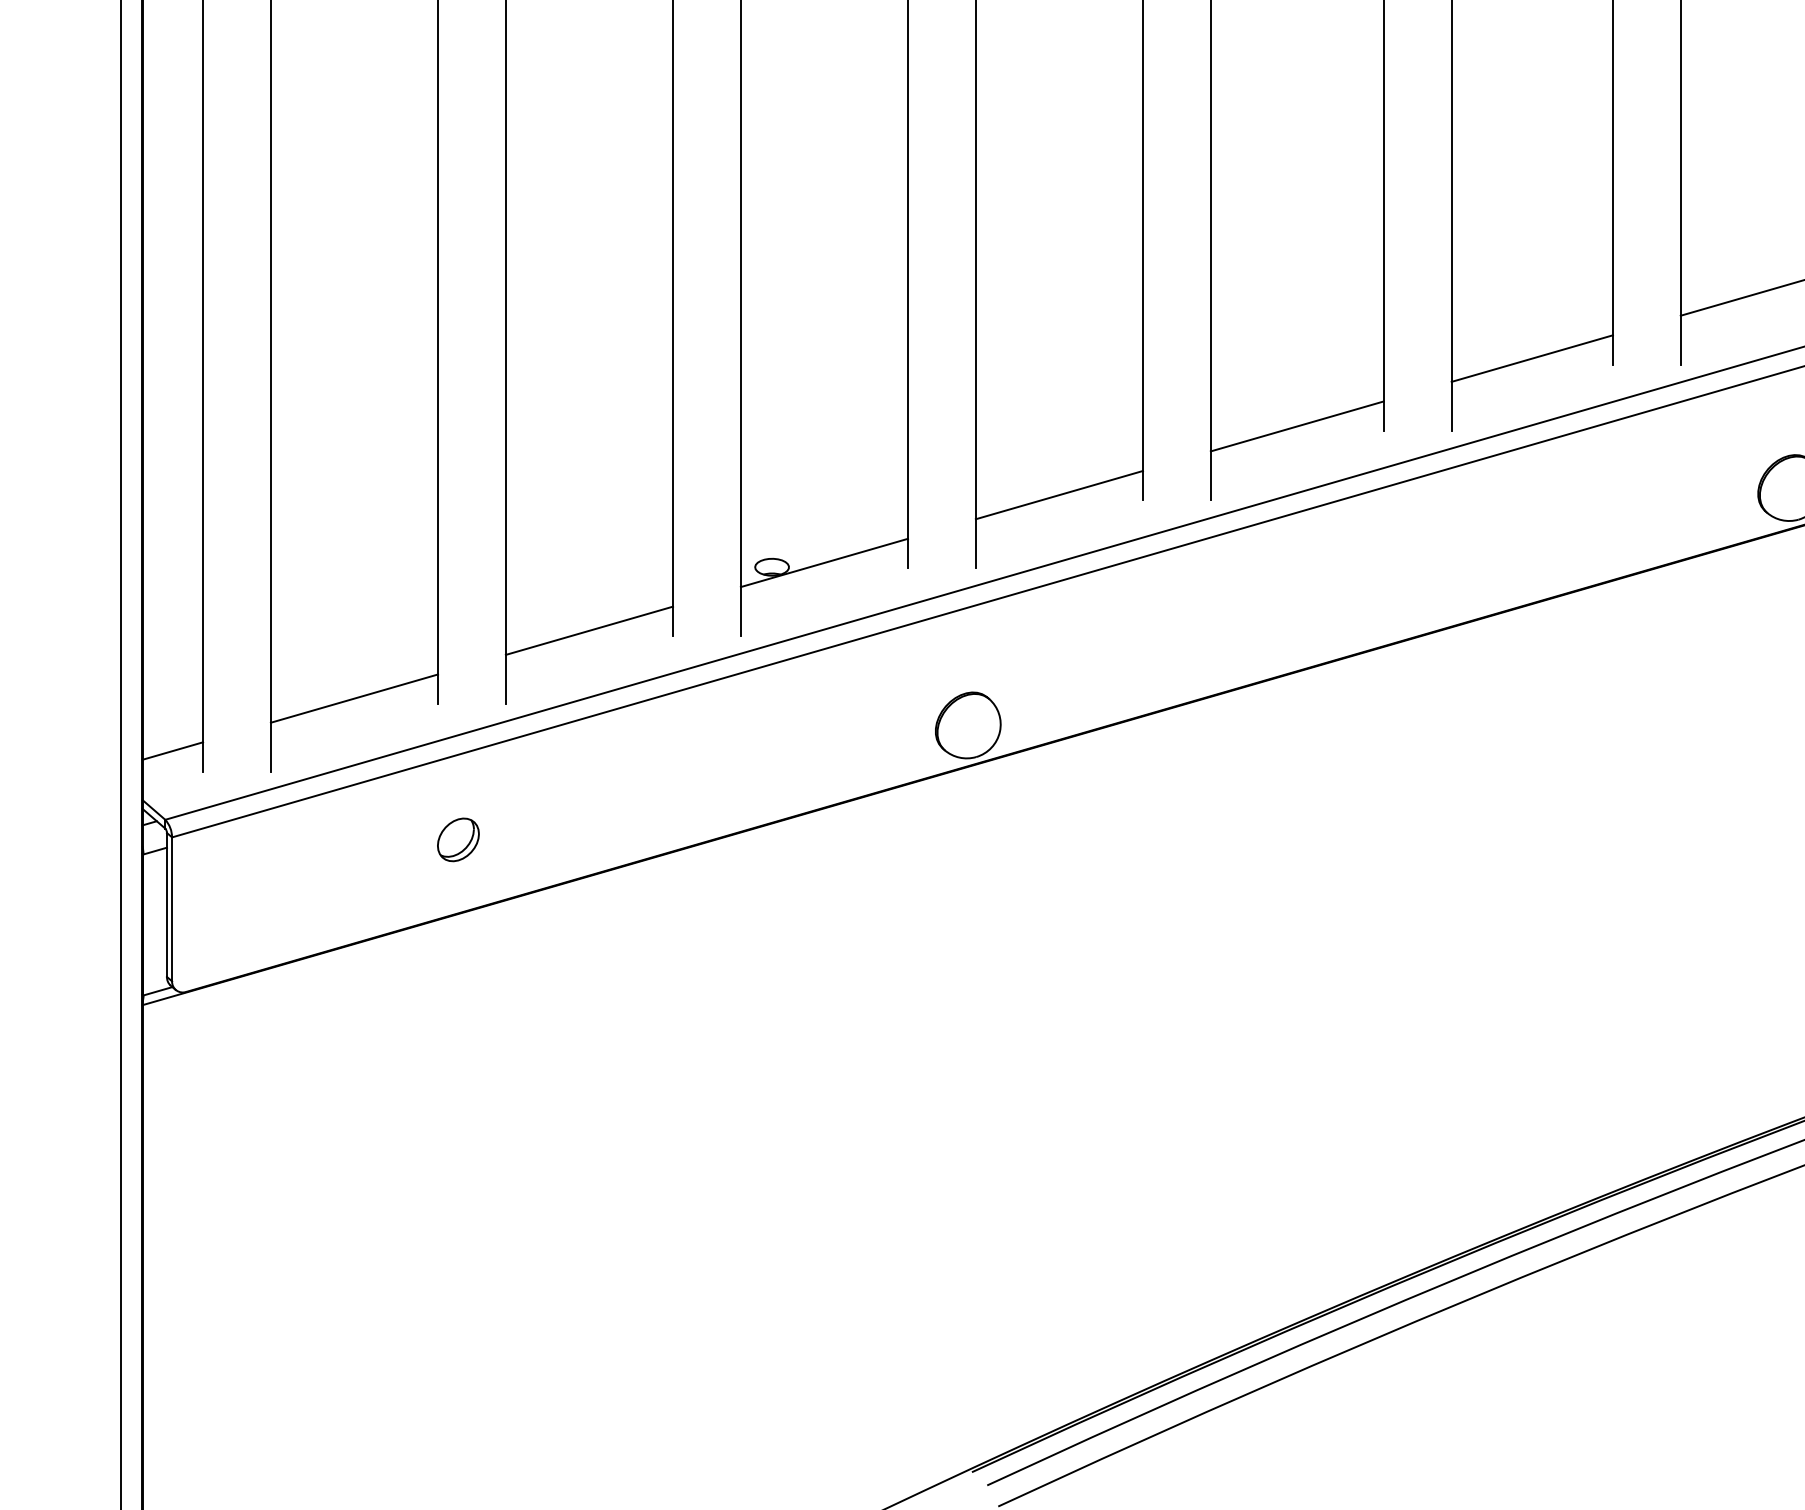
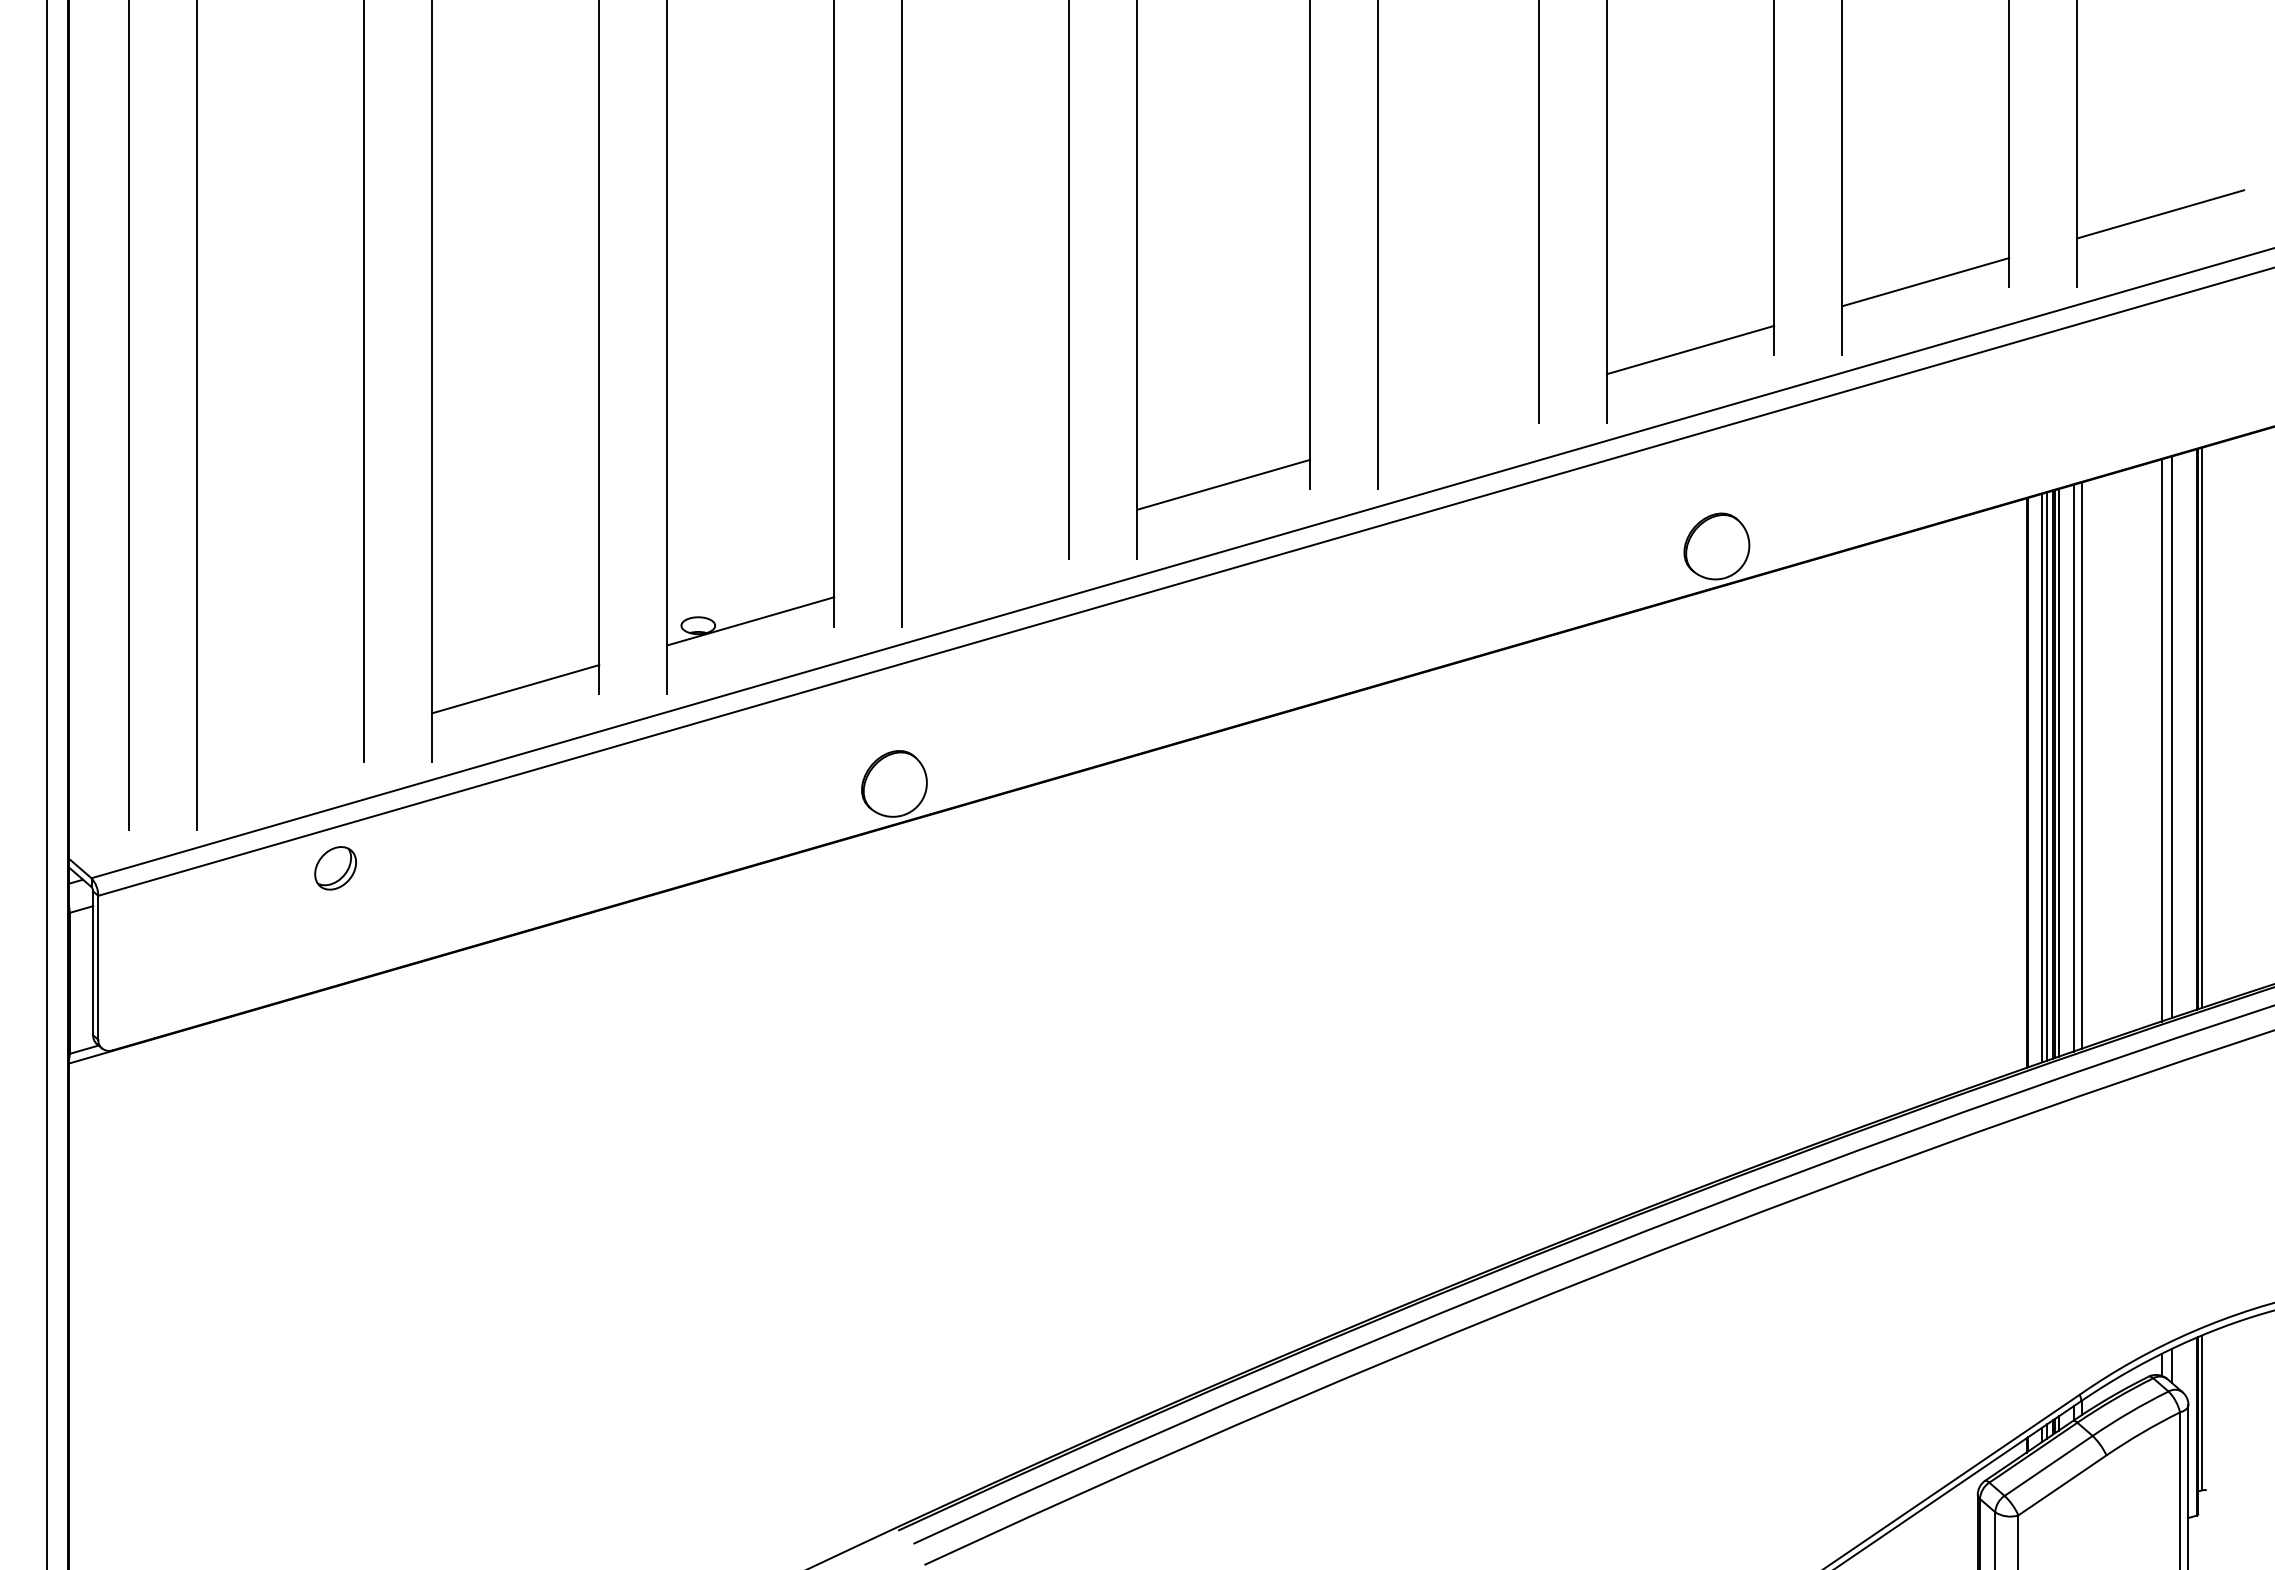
line: (1532, 358) -> (1458, 416), removed
line: (1059, 495) -> (985, 553), removed
line: (354, 698) -> (280, 756), removed
line: (172, 751) -> (98, 809), removed
part: (458, 840) -> (335, 868), moved

